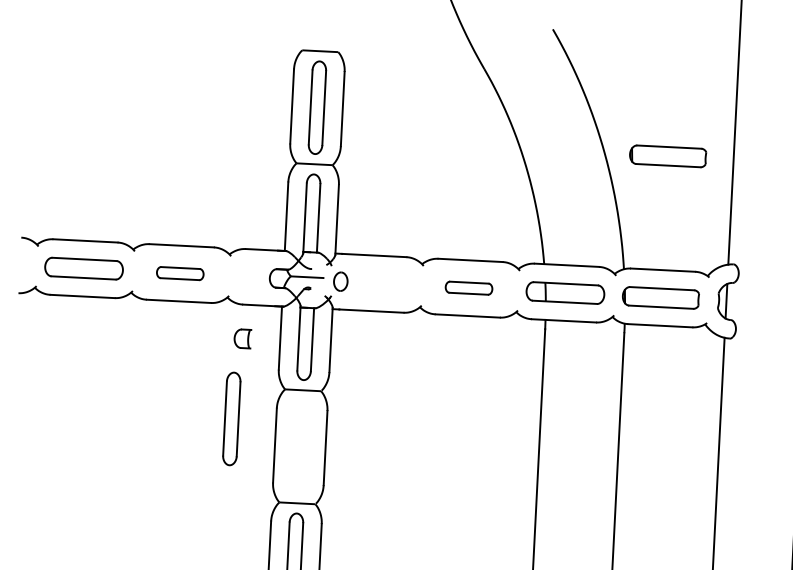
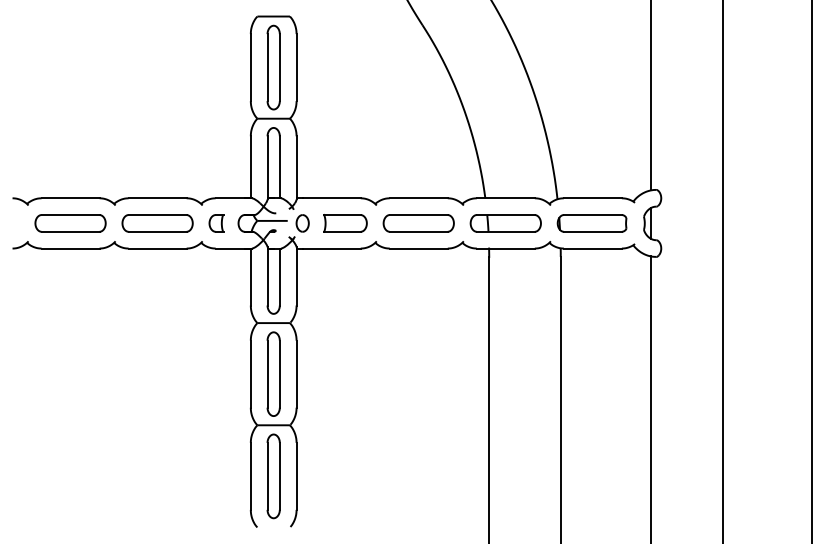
part: (667, 156) -> (591, 95), removed
part: (180, 273) -> (157, 223), size x1.67
part: (388, 284) -> (345, 223), added
part: (468, 288) -> (418, 223), size x1.67
part: (242, 338) -> (216, 223), moved
part: (231, 418) -> (273, 373), moved

